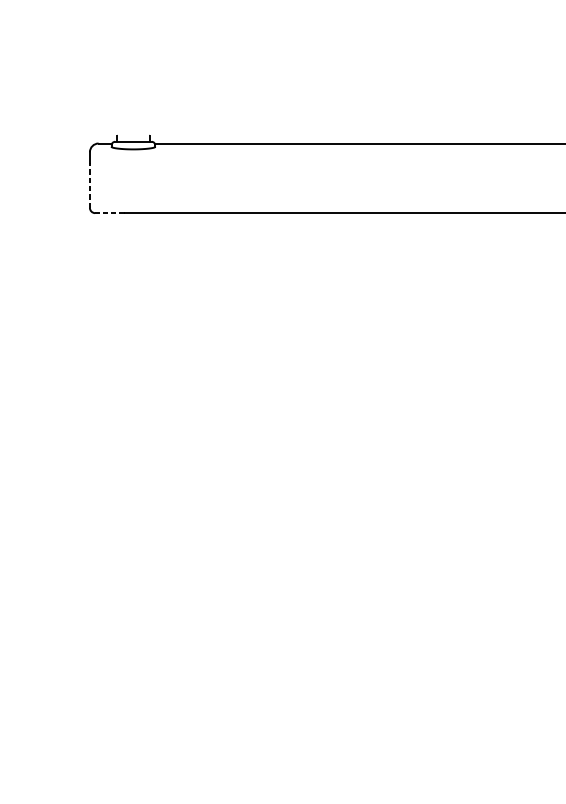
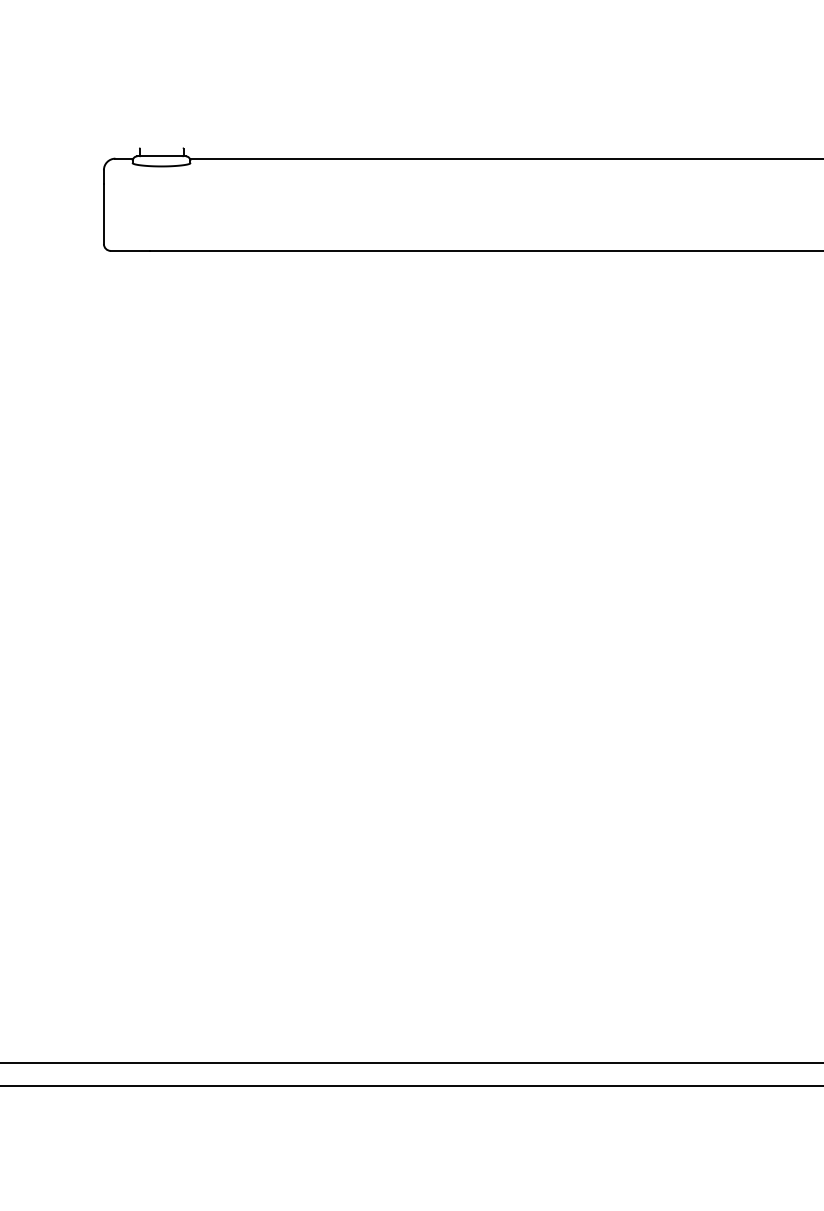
line: (89, 185) -> (103, 214), dashed -> solid
line: (110, 212) -> (130, 250), dashed -> solid

